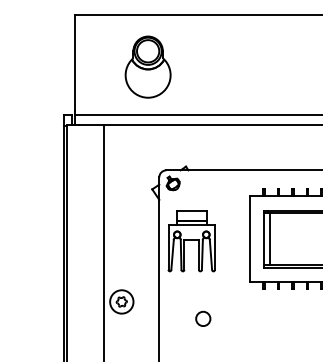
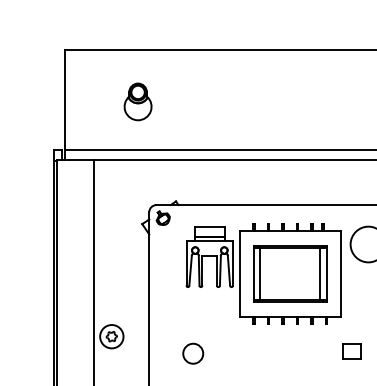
part: (147, 66) -> (137, 101), size x0.6
part: (191, 240) -> (209, 256), moved
circle: (203, 318) -> (193, 353), size x1.4

